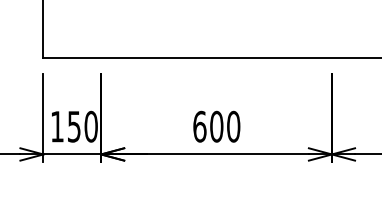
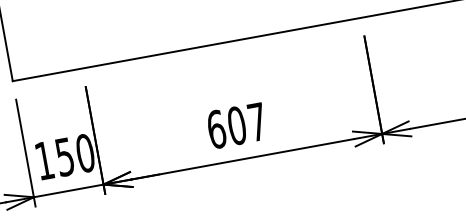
text: (233, 126) -> (257, 121), 600 -> 607

